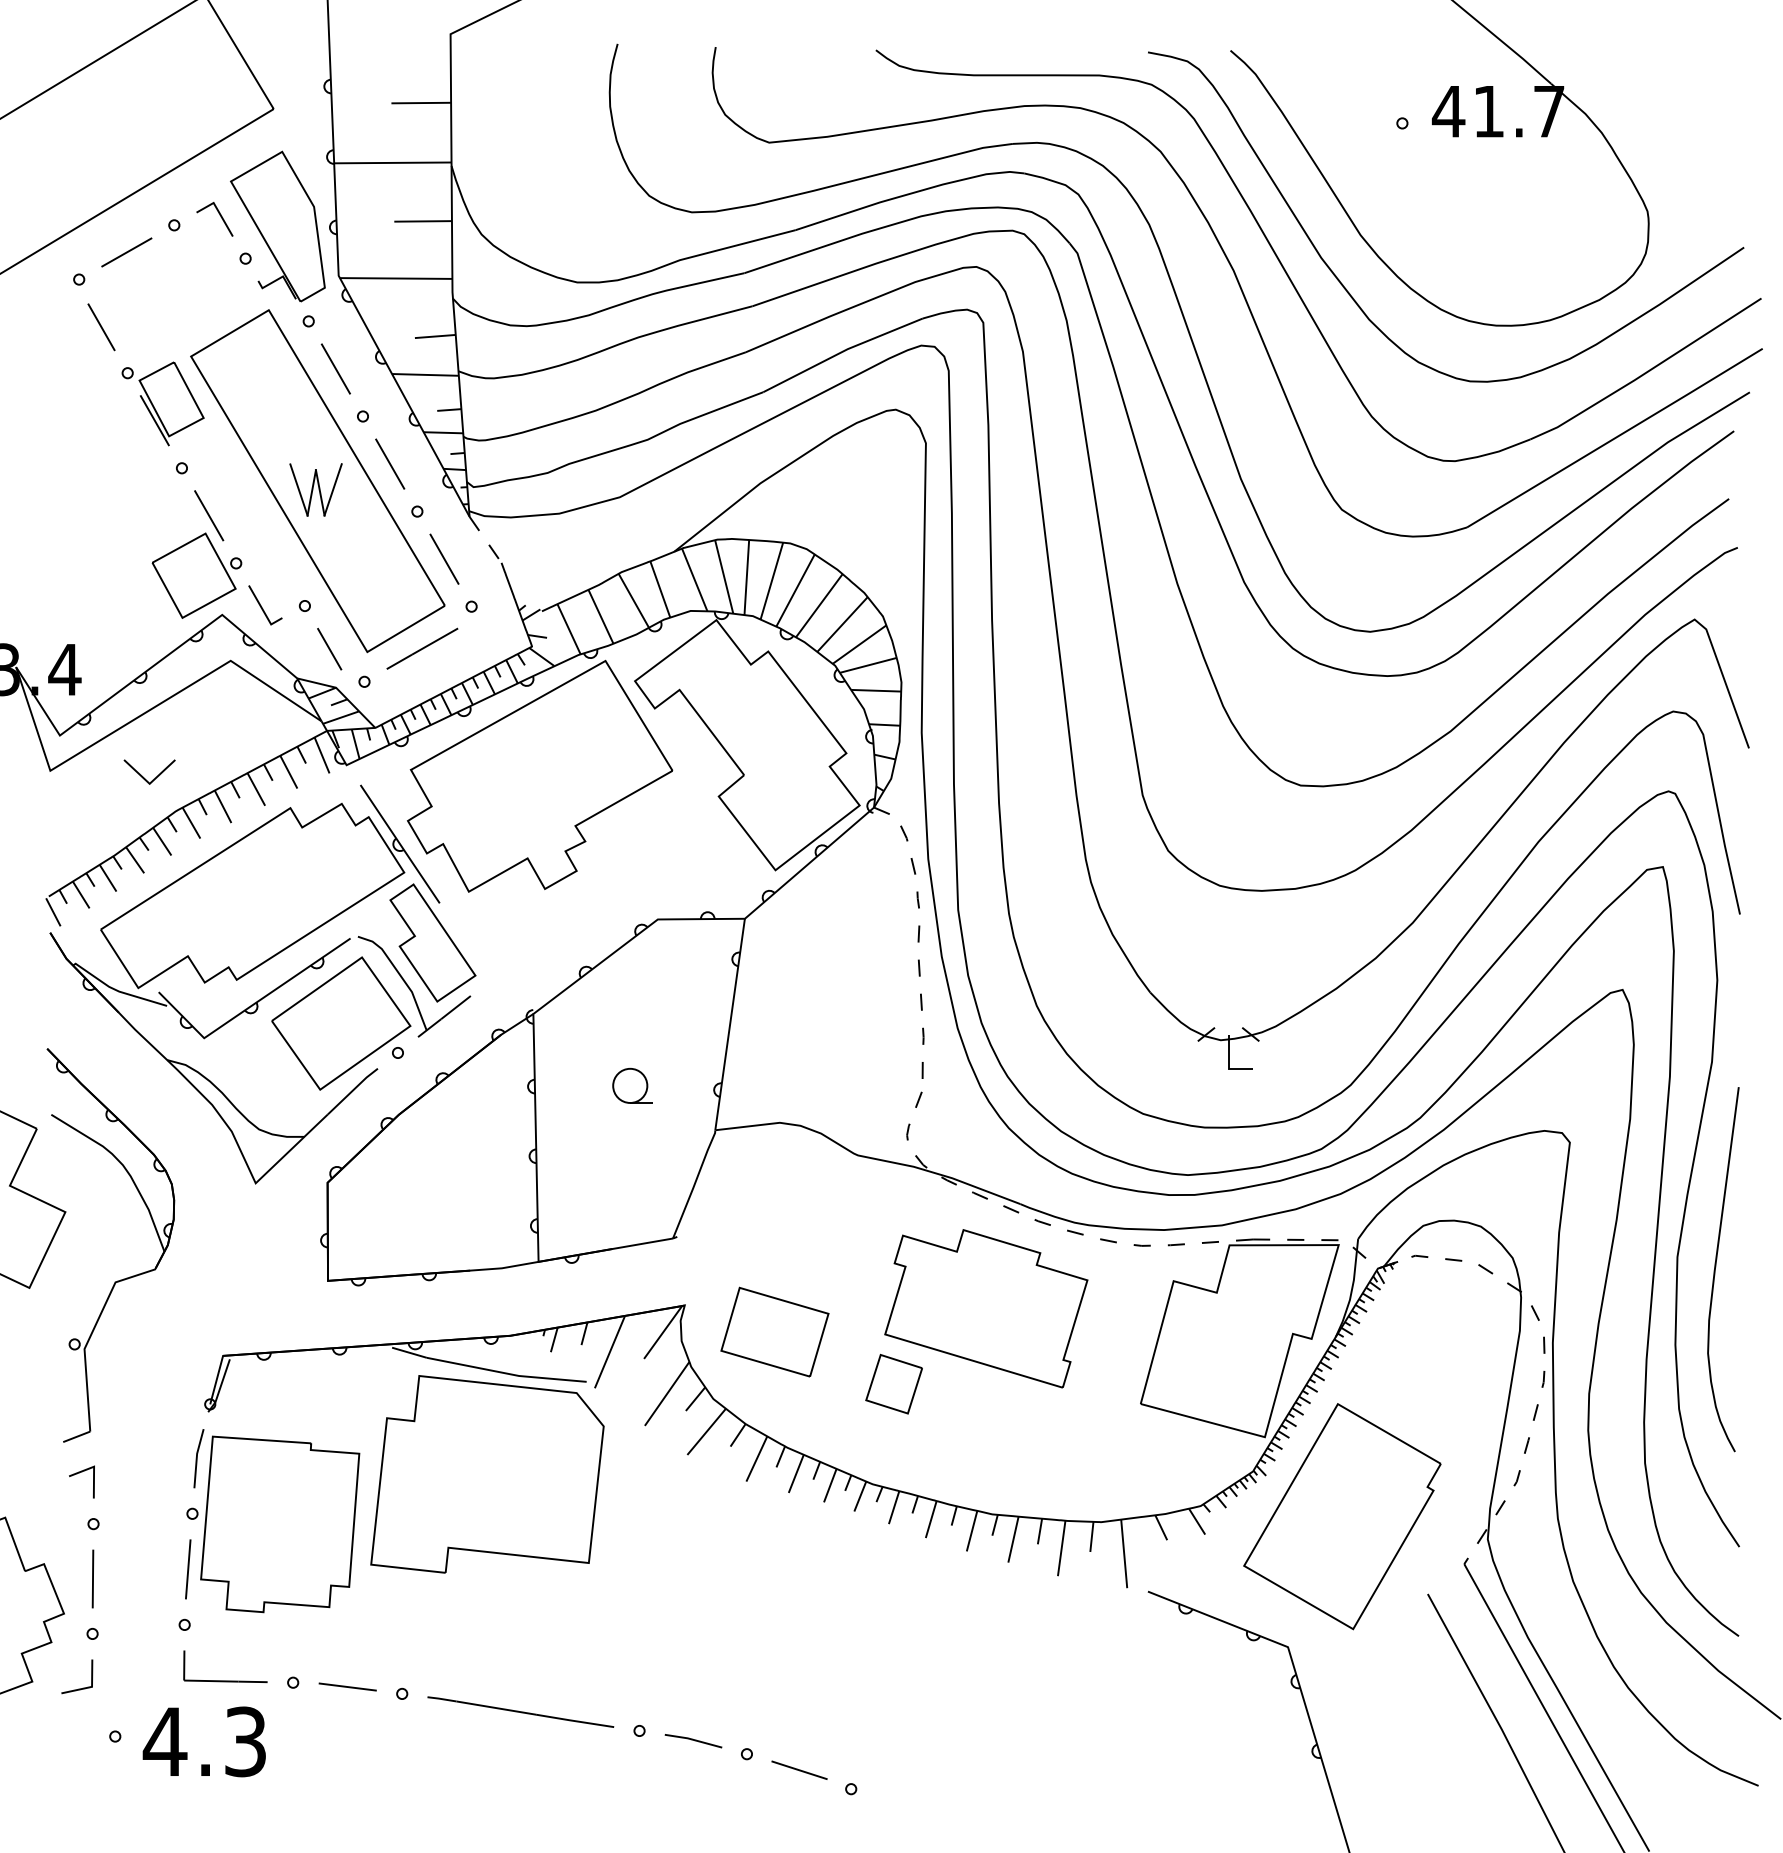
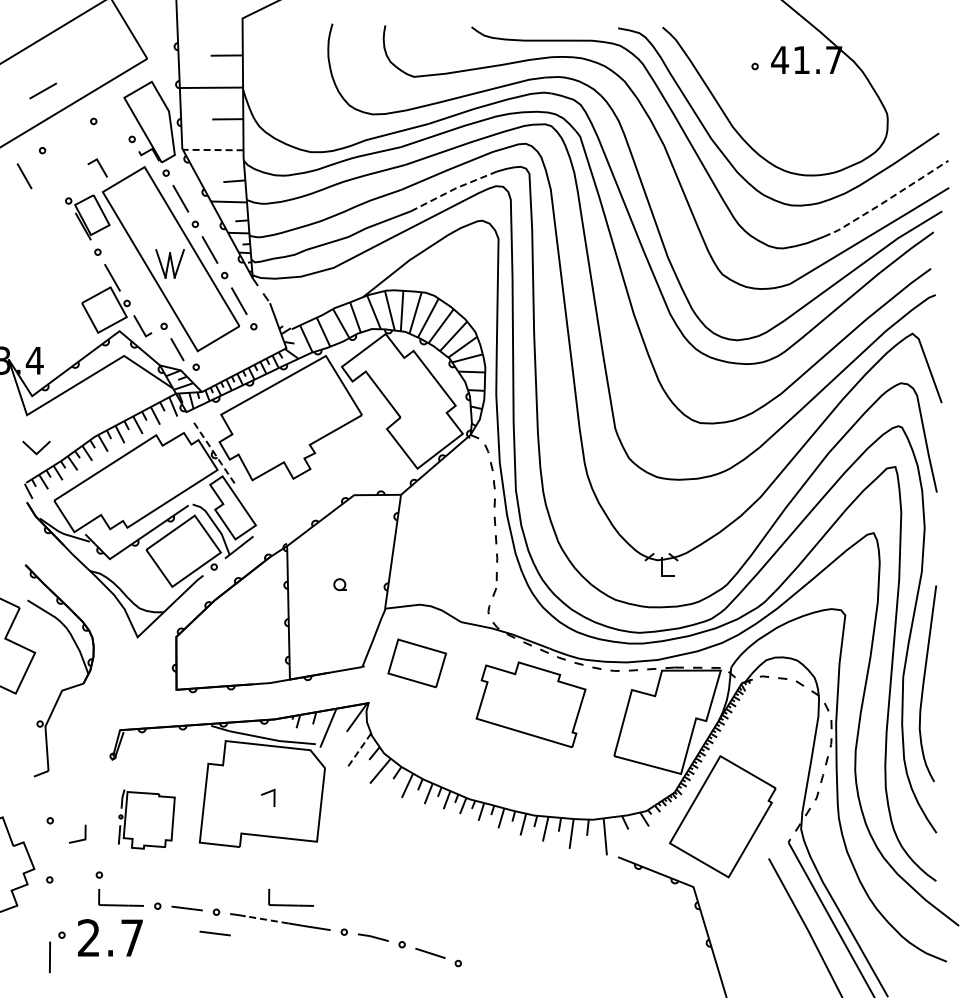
line: (218, 214) -> (99, 165), moved
line: (125, 251) -> (42, 90), moved
line: (394, 279) -> (212, 150), solid -> dashed
line: (101, 327) -> (24, 176), moved
line: (842, 351) -> (453, 189), solid -> dashed
line: (1644, 374) -> (885, 201), solid -> dashed
line: (422, 648) -> (227, 349), removed
part: (149, 771) -> (36, 447), moved
line: (400, 845) -> (215, 455), solid -> dashed
part: (632, 1085) -> (340, 584), size x0.6
part: (773, 1332) -> (416, 663), moved
part: (894, 1384) -> (481, 745), removed
line: (667, 1393) -> (359, 750), solid -> dashed
line: (82, 1473) -> (268, 793), moved
part: (272, 1521) -> (146, 819), size x0.6
line: (92, 1579) -> (49, 957), moved
part: (539, 1679) -> (290, 904), added
line: (80, 1686) -> (79, 839), moved
line: (496, 1707) -> (267, 919), solid -> dashed
line: (398, 1733) -> (214, 933), added
text: (203, 1742) -> (109, 938), 4.3 -> 2.7

